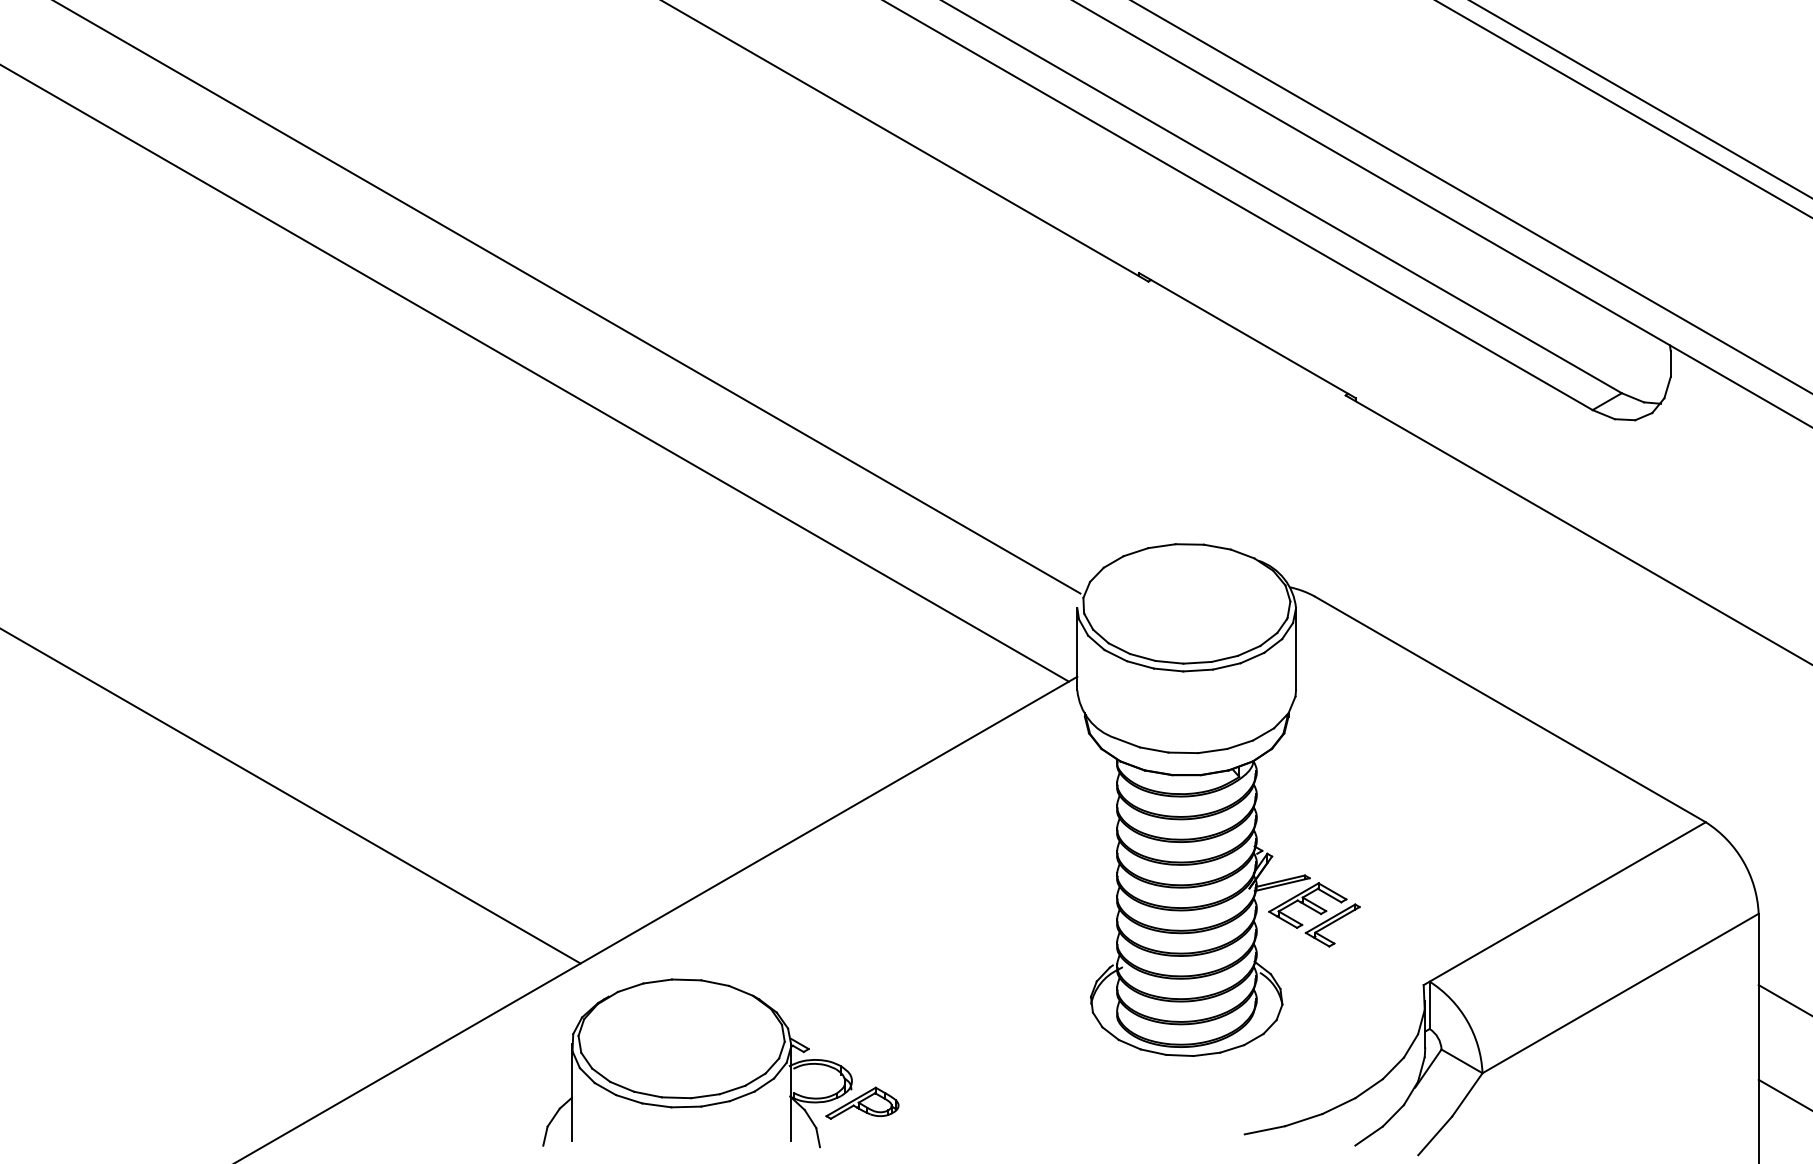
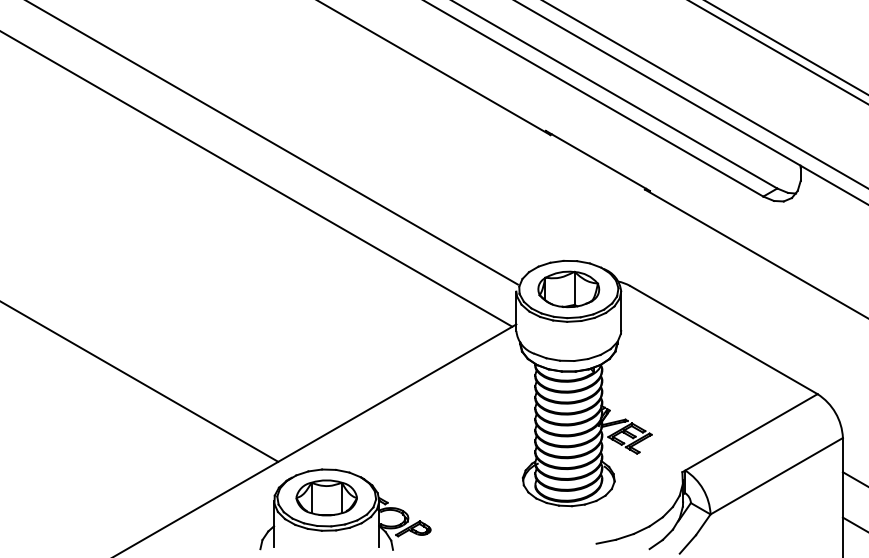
part: (1186, 603) -> (568, 289), added
part: (681, 1037) -> (326, 497), added

